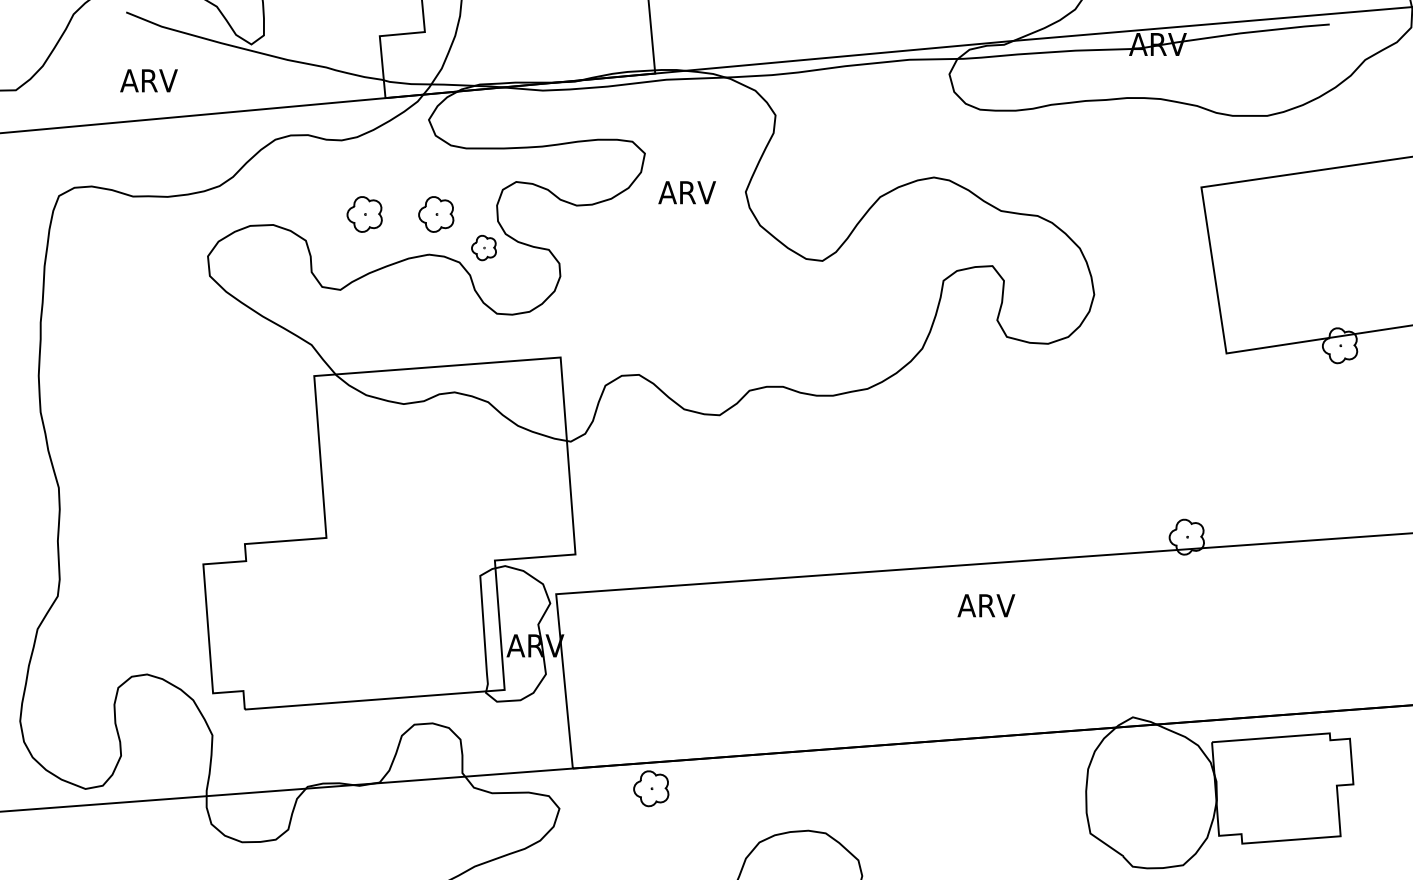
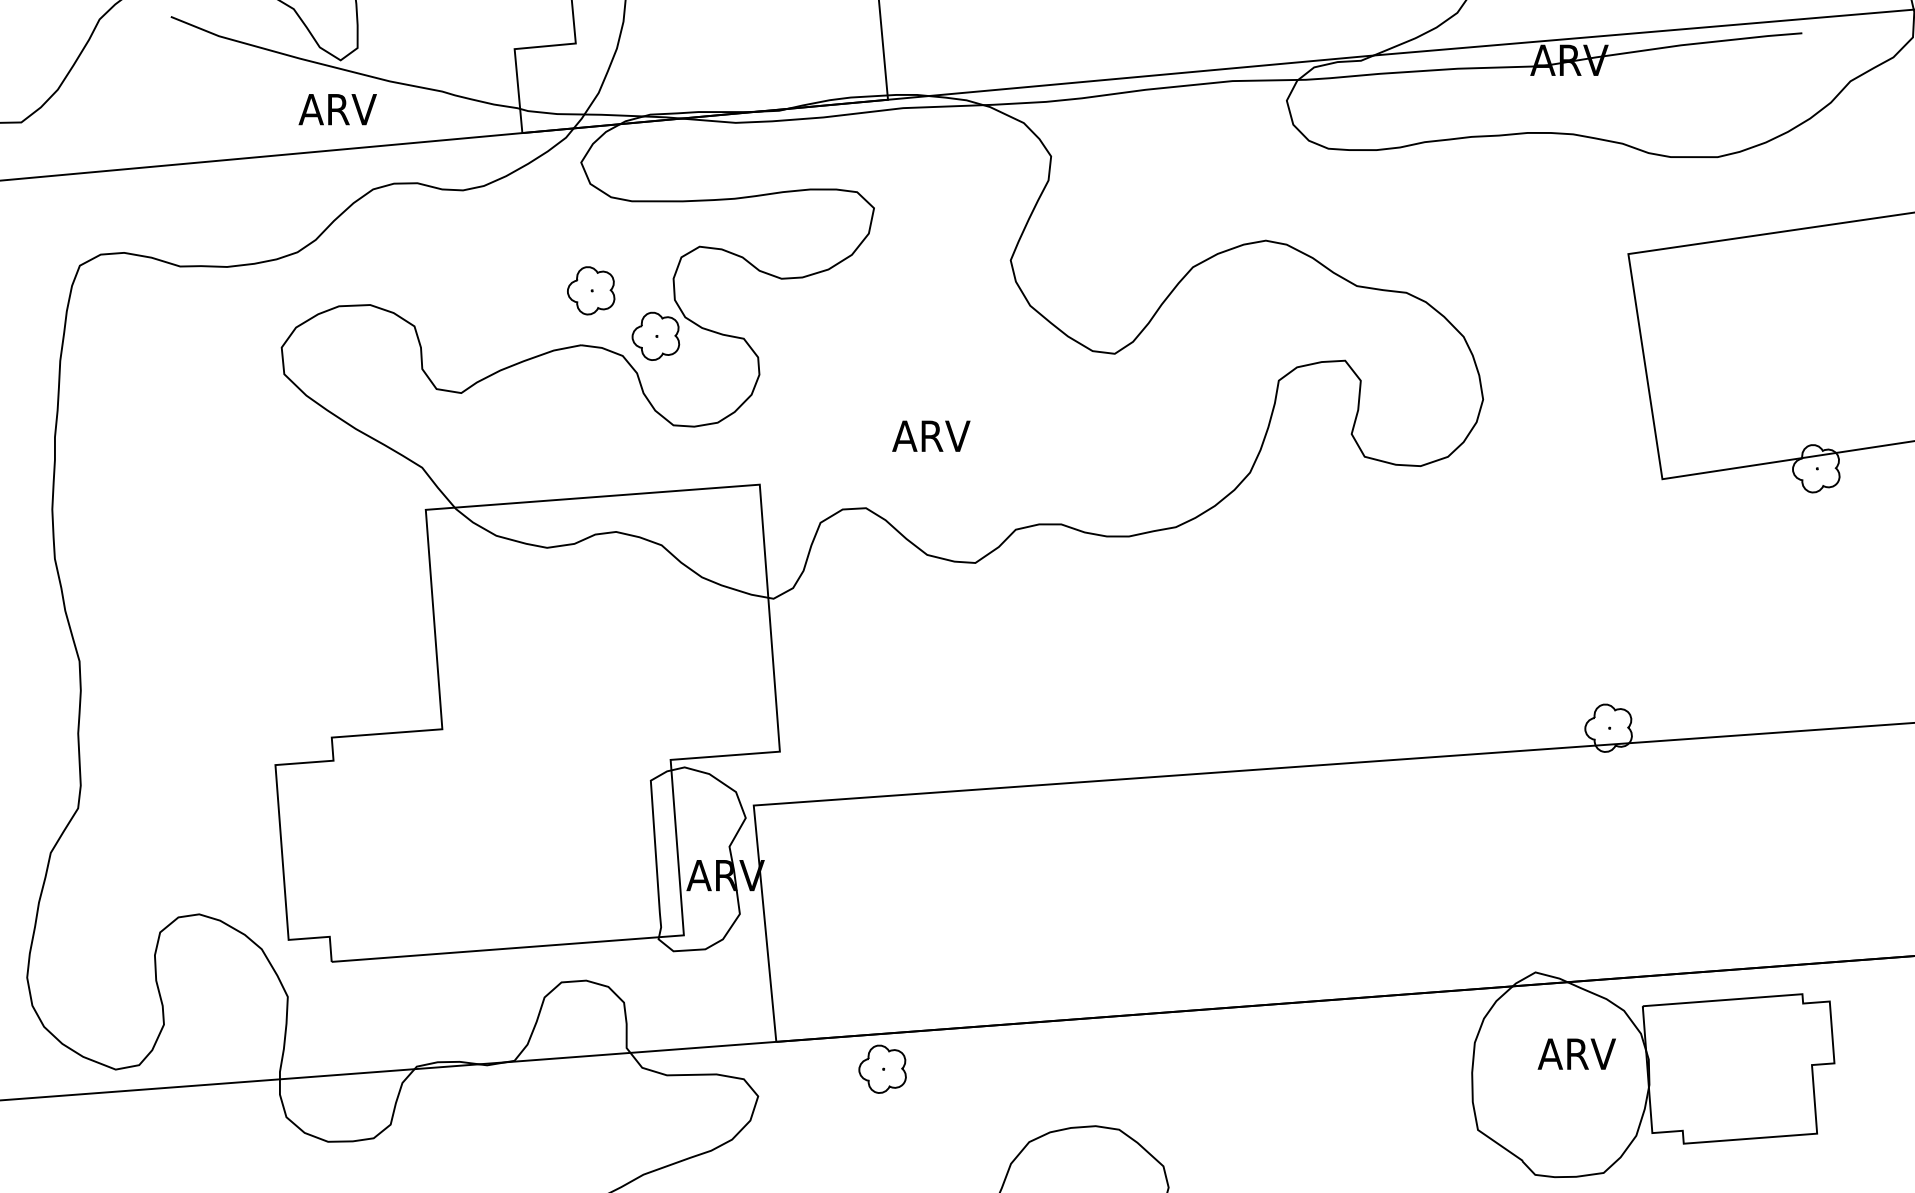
text: (148, 80) -> (337, 109), moved
text: (687, 192) -> (931, 435), moved
part: (364, 214) -> (494, 290), removed
part: (483, 247) -> (655, 335), size x1.43
text: (986, 605) -> (1576, 1053), moved

